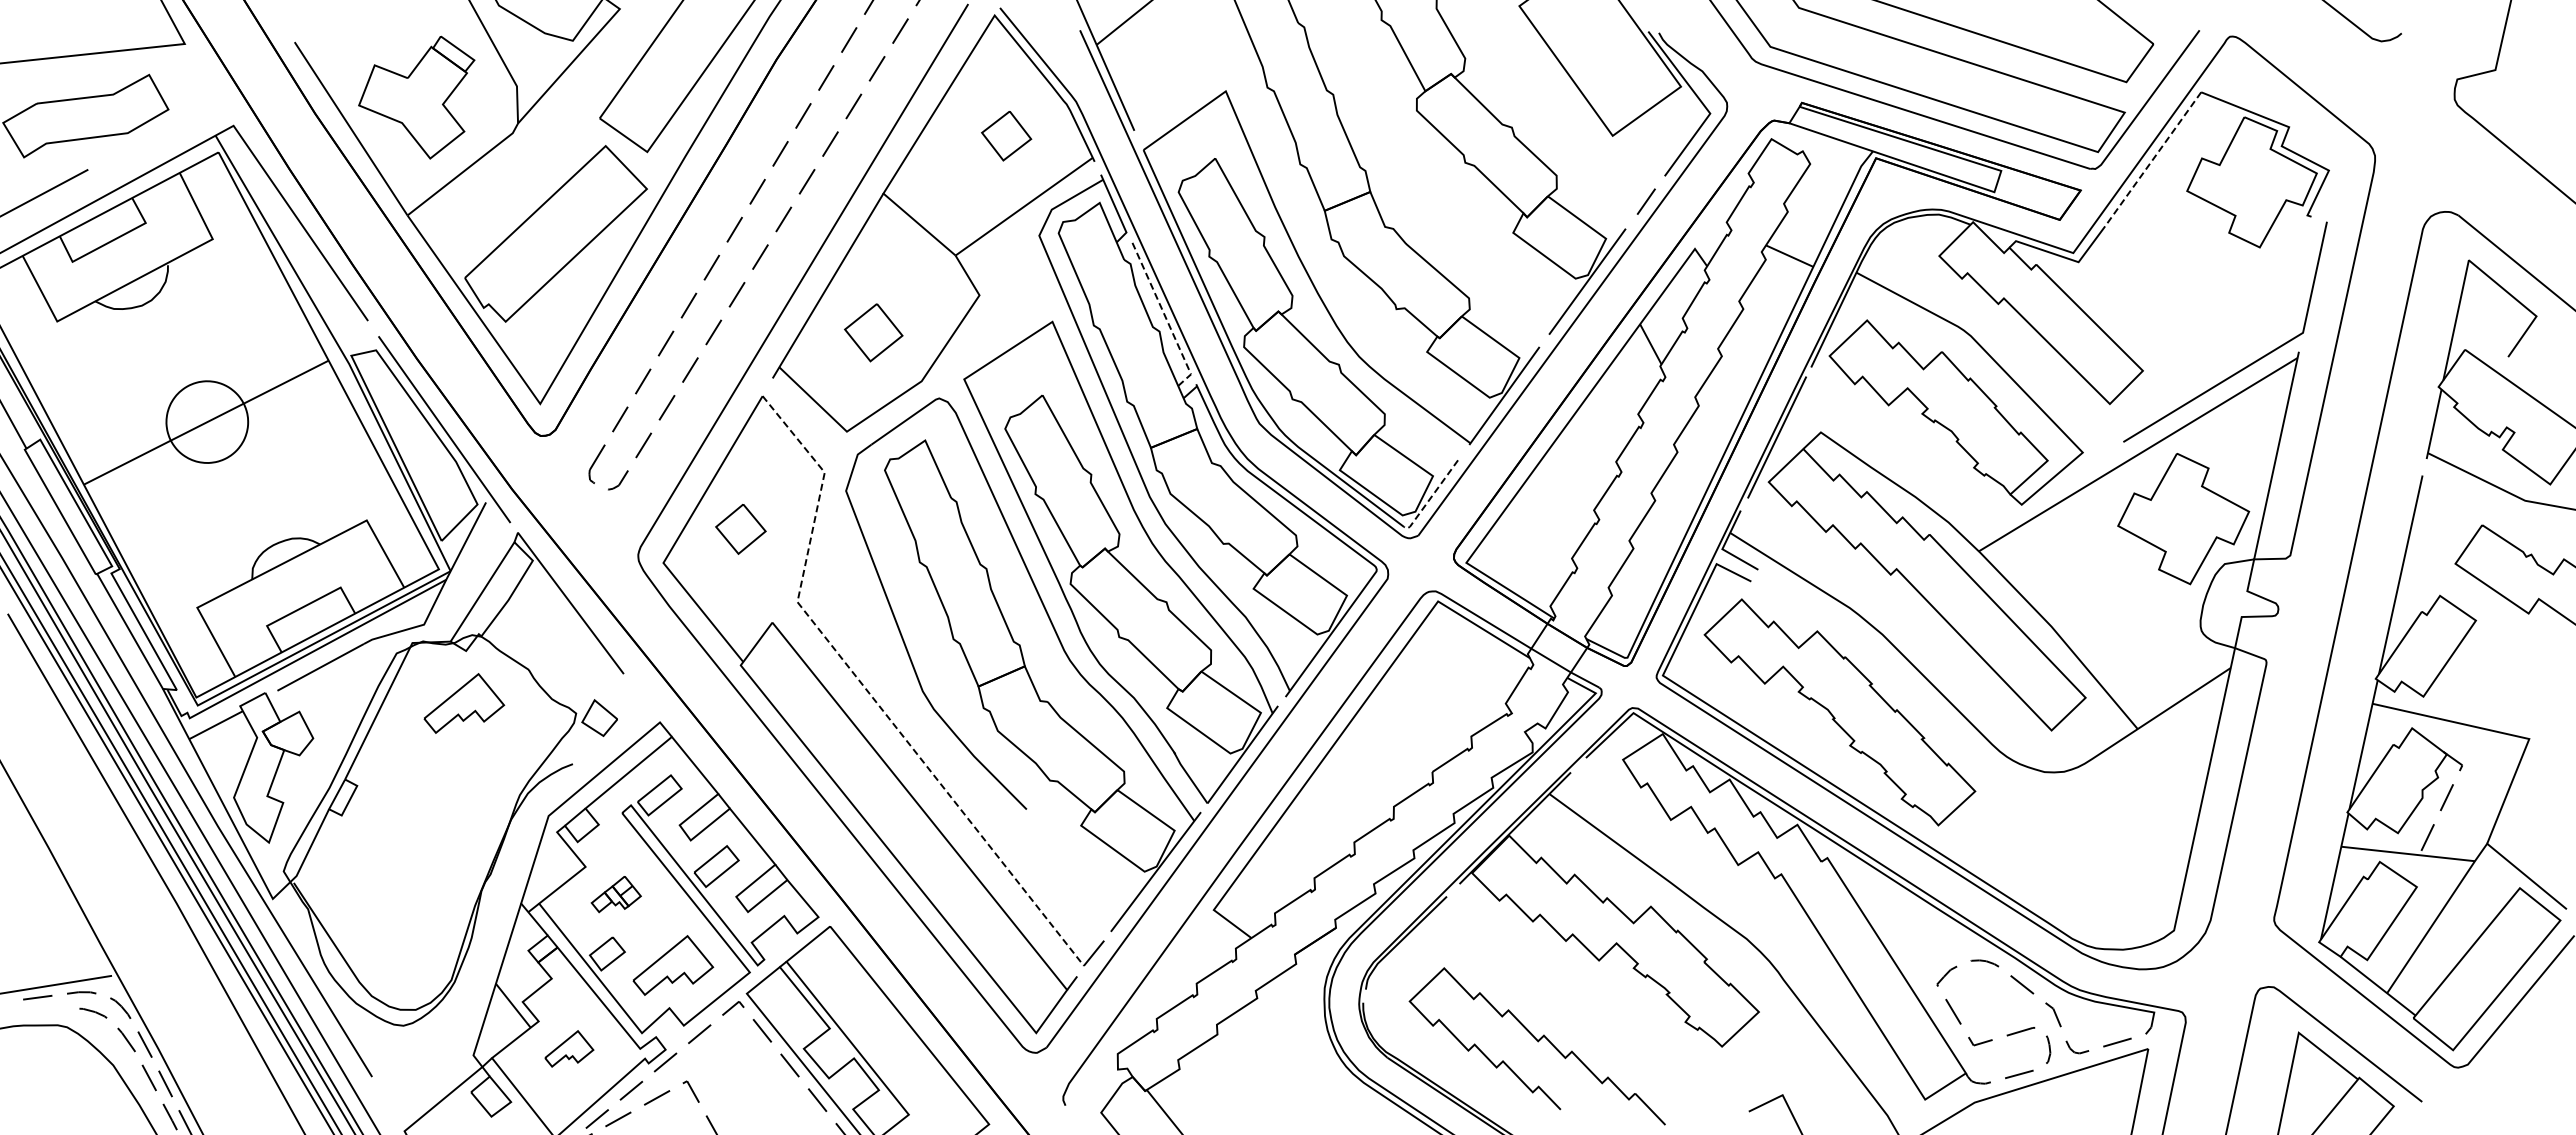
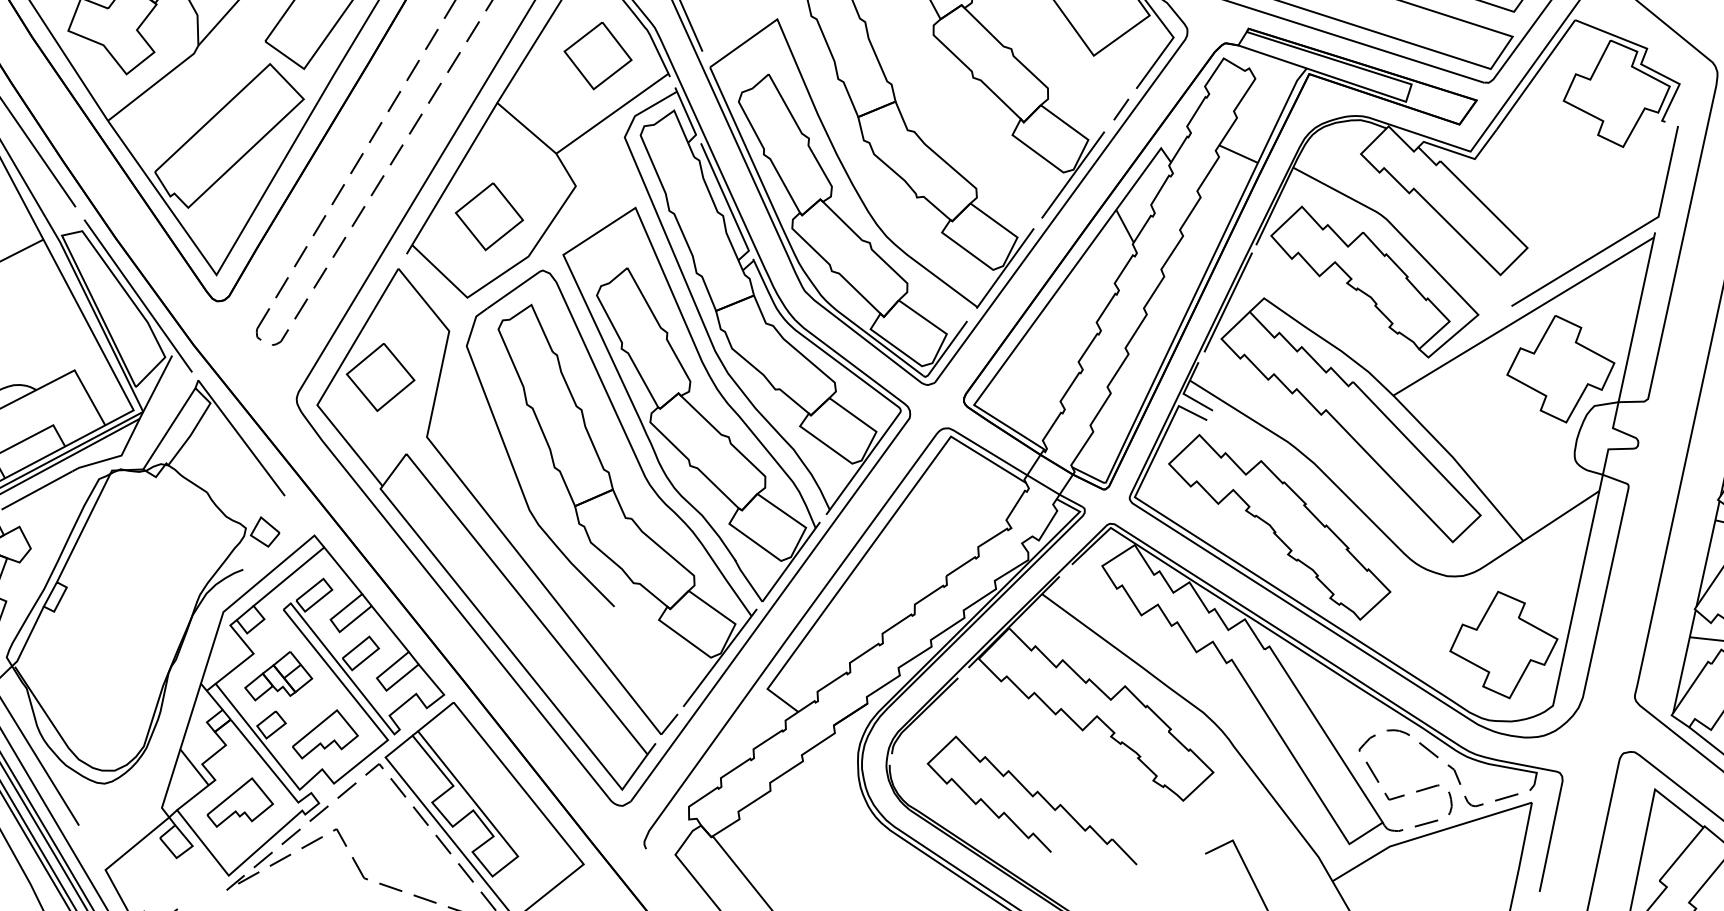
part: (1006, 135) -> (597, 55), size x1.67
line: (2152, 159) -> (1535, 75), dashed -> solid
line: (1165, 317) -> (728, 204), dashed -> solid
part: (873, 332) -> (489, 216), size x1.43
line: (1430, 498) -> (944, 352), dashed -> solid
part: (740, 529) -> (380, 377), size x1.67
line: (868, 692) -> (485, 511), dashed -> solid
part: (464, 703) -> (154, 520), removed
part: (2113, 856) -> (1503, 645), added
part: (616, 894) -> (278, 676), size x1.67
part: (569, 1048) -> (240, 802), size x1.67

